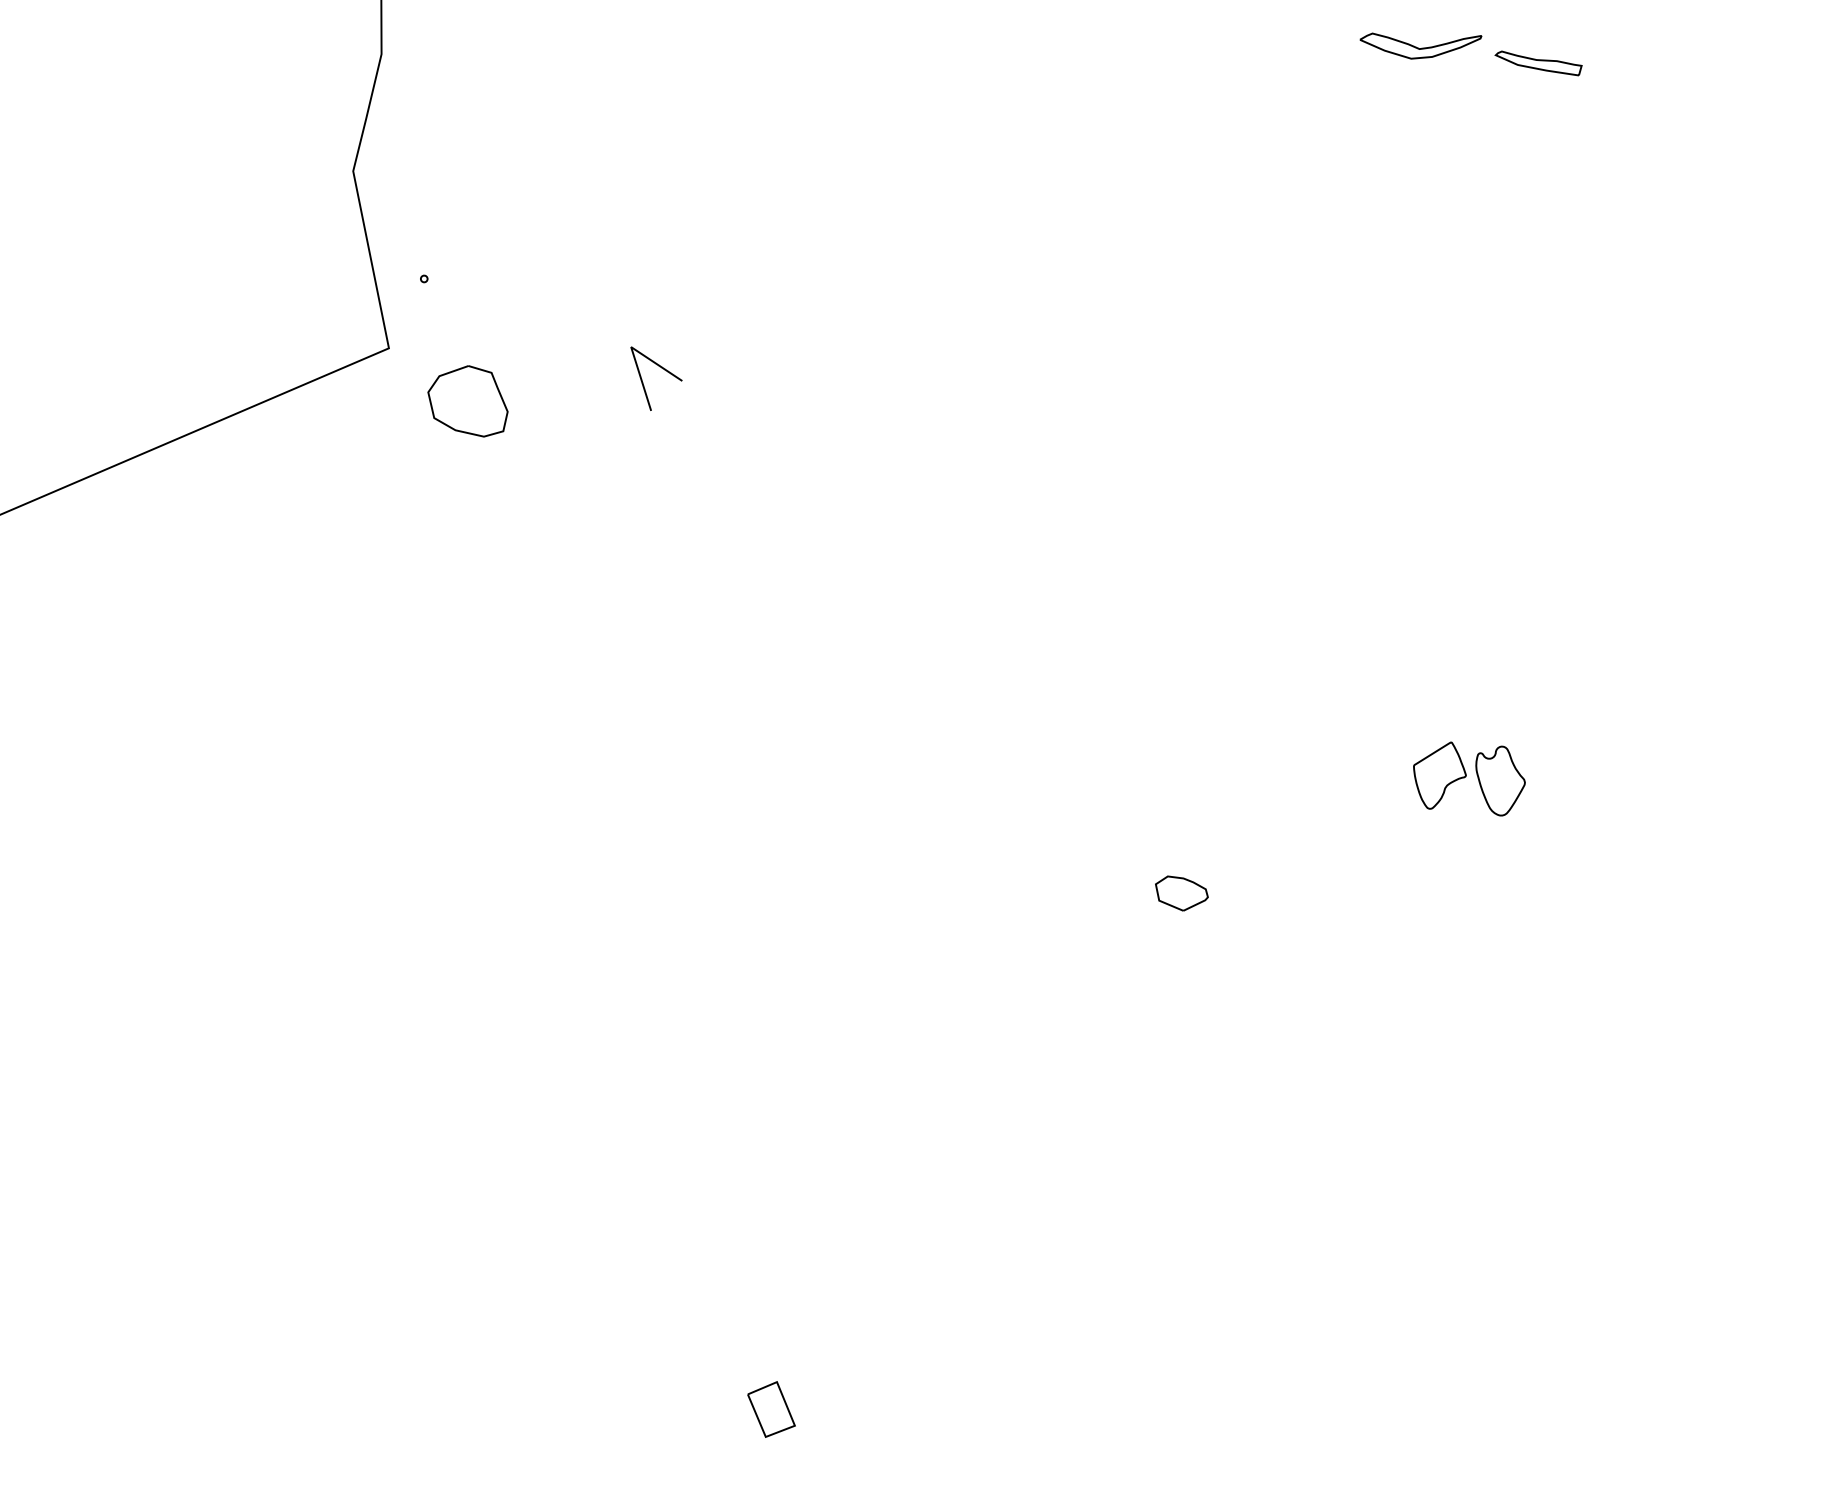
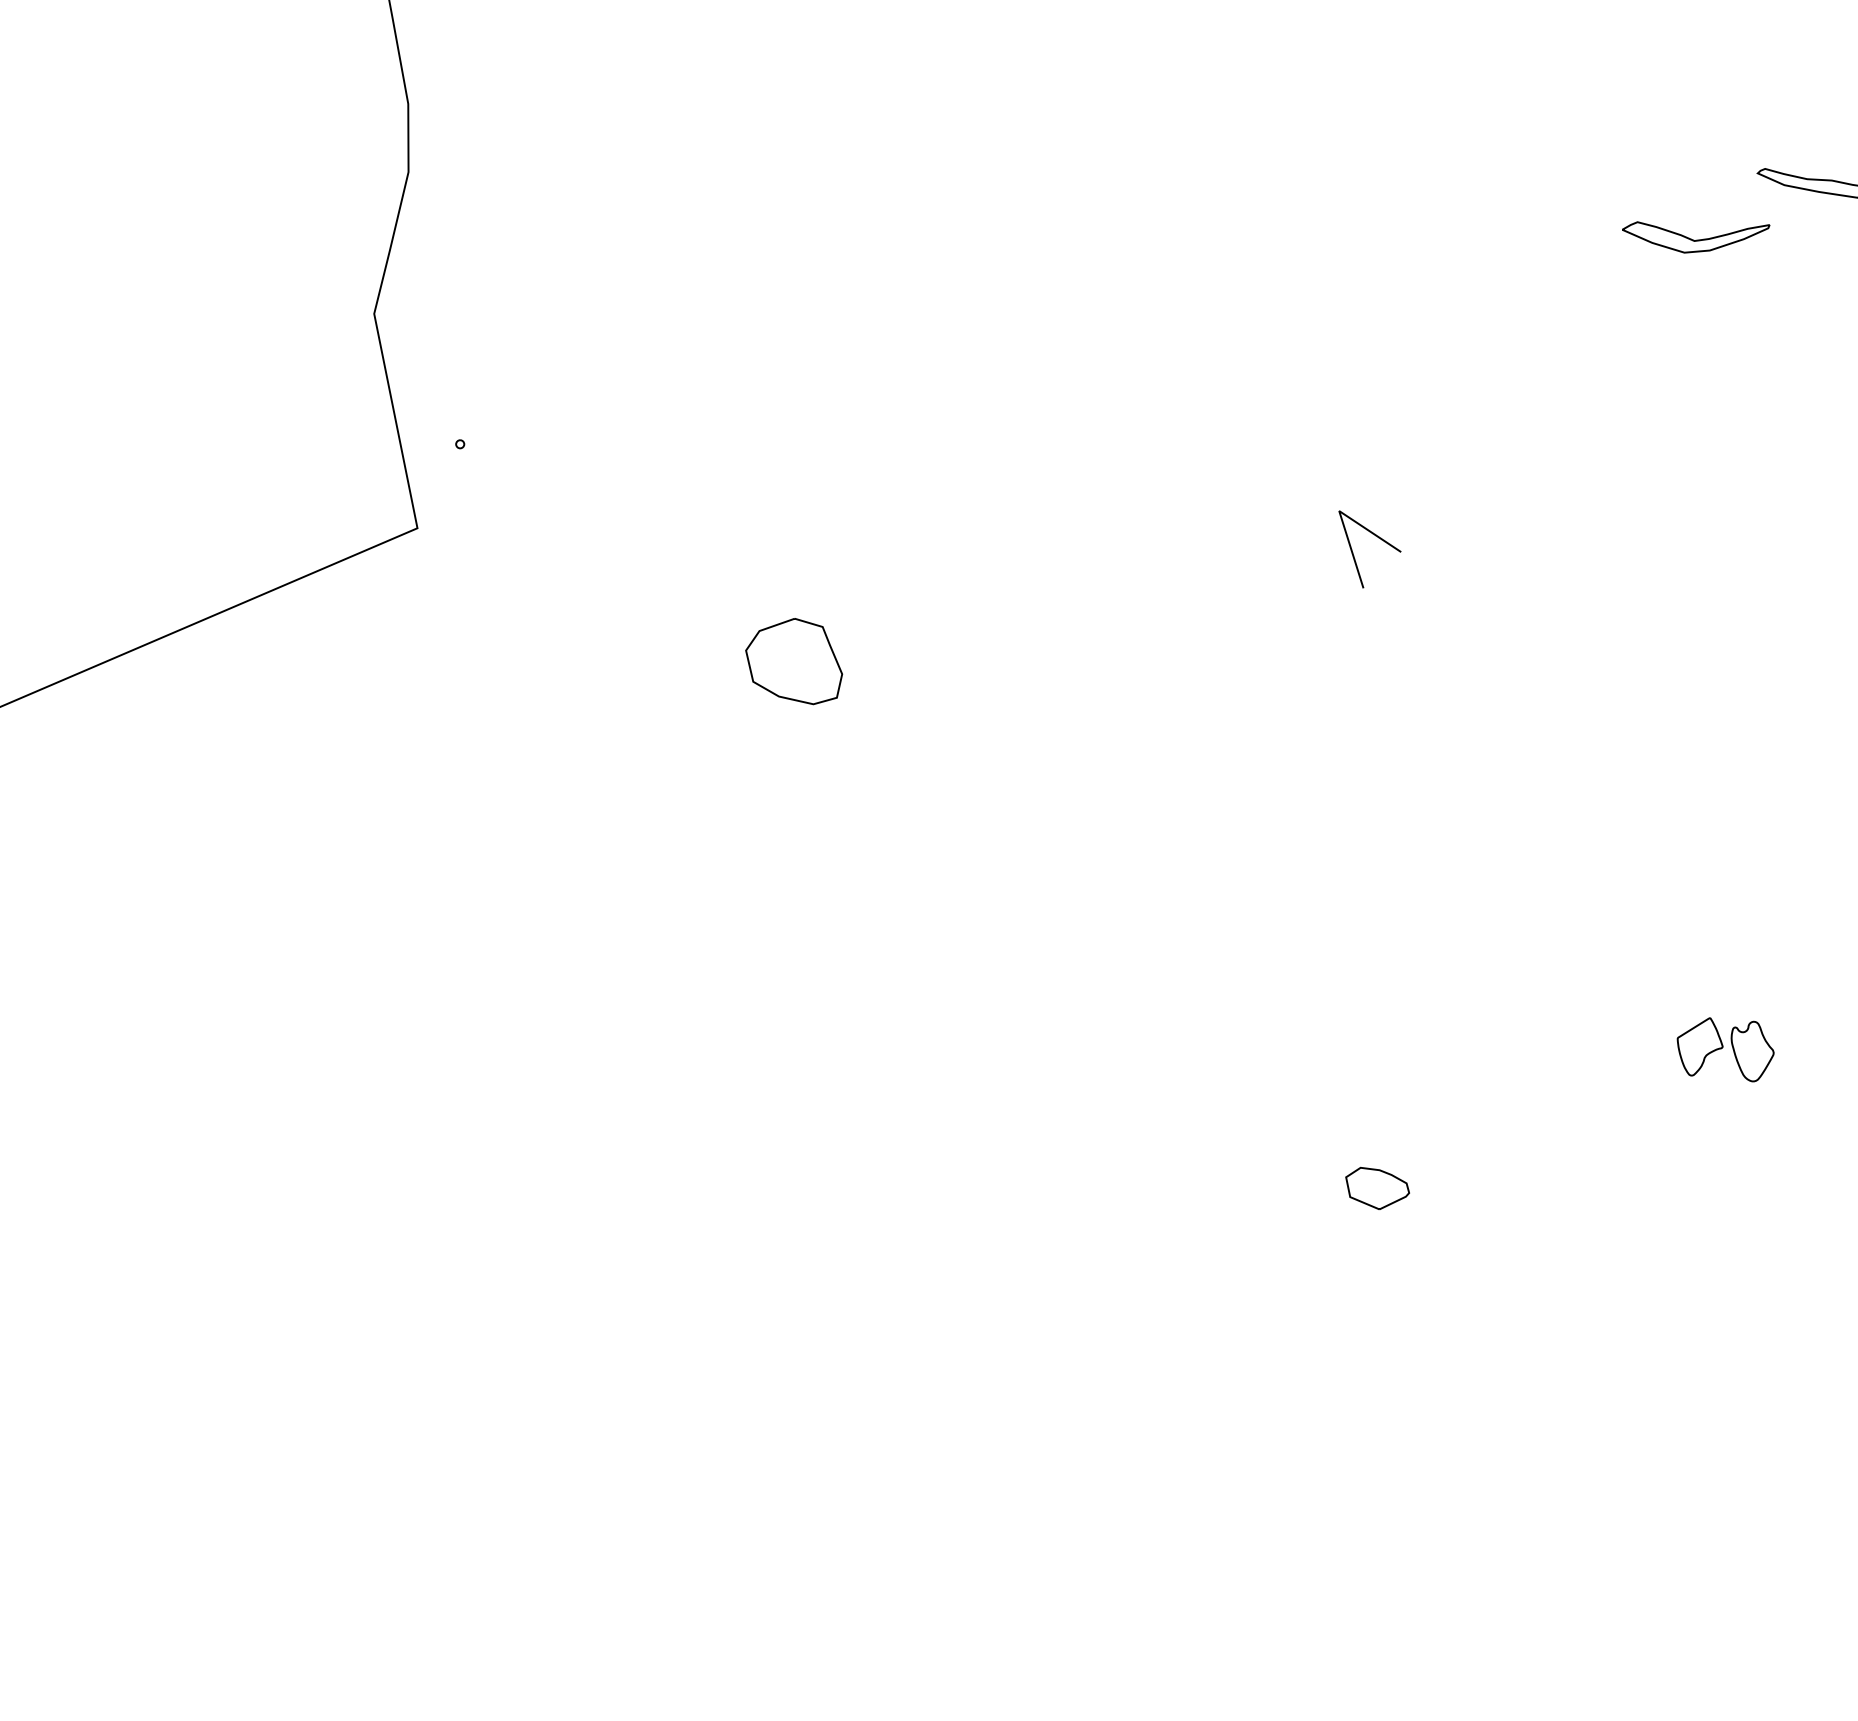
part: (1420, 45) -> (1695, 236), moved
line: (661, 368) -> (1375, 536), moved
part: (467, 401) -> (793, 661), moved
part: (1468, 778) -> (1724, 1049), size x0.71

